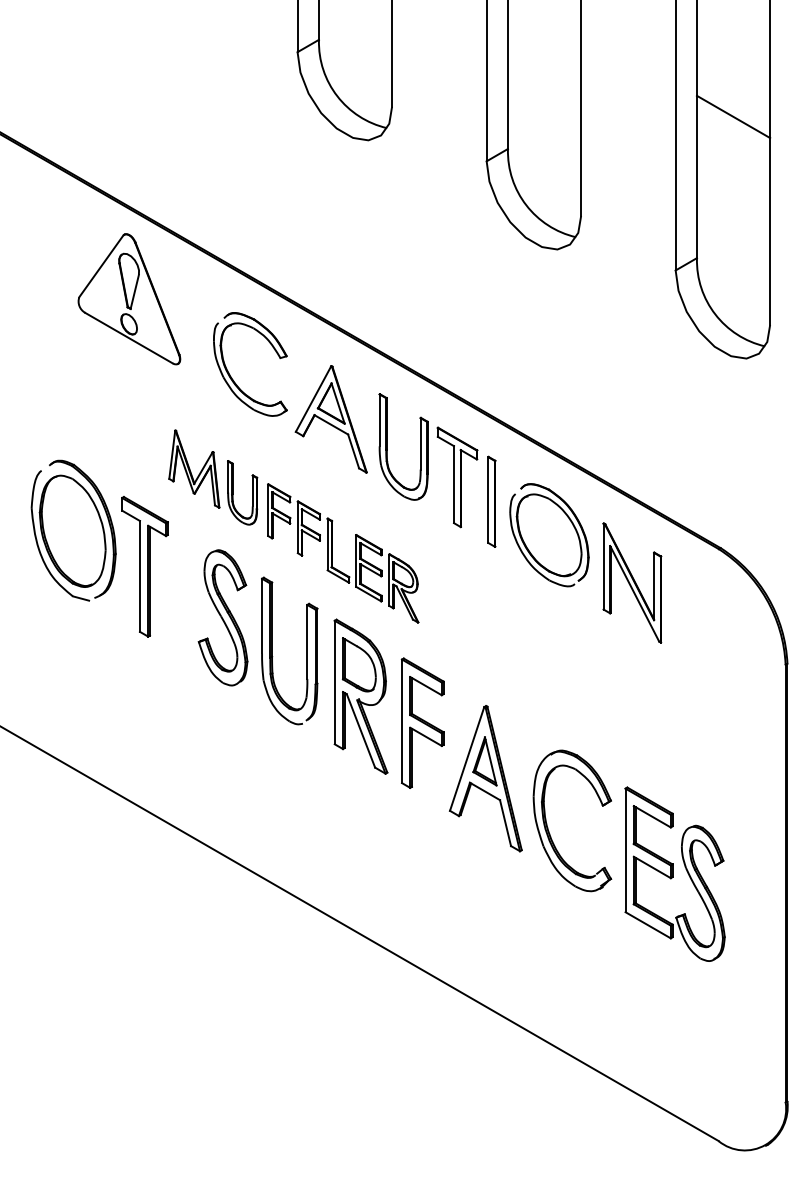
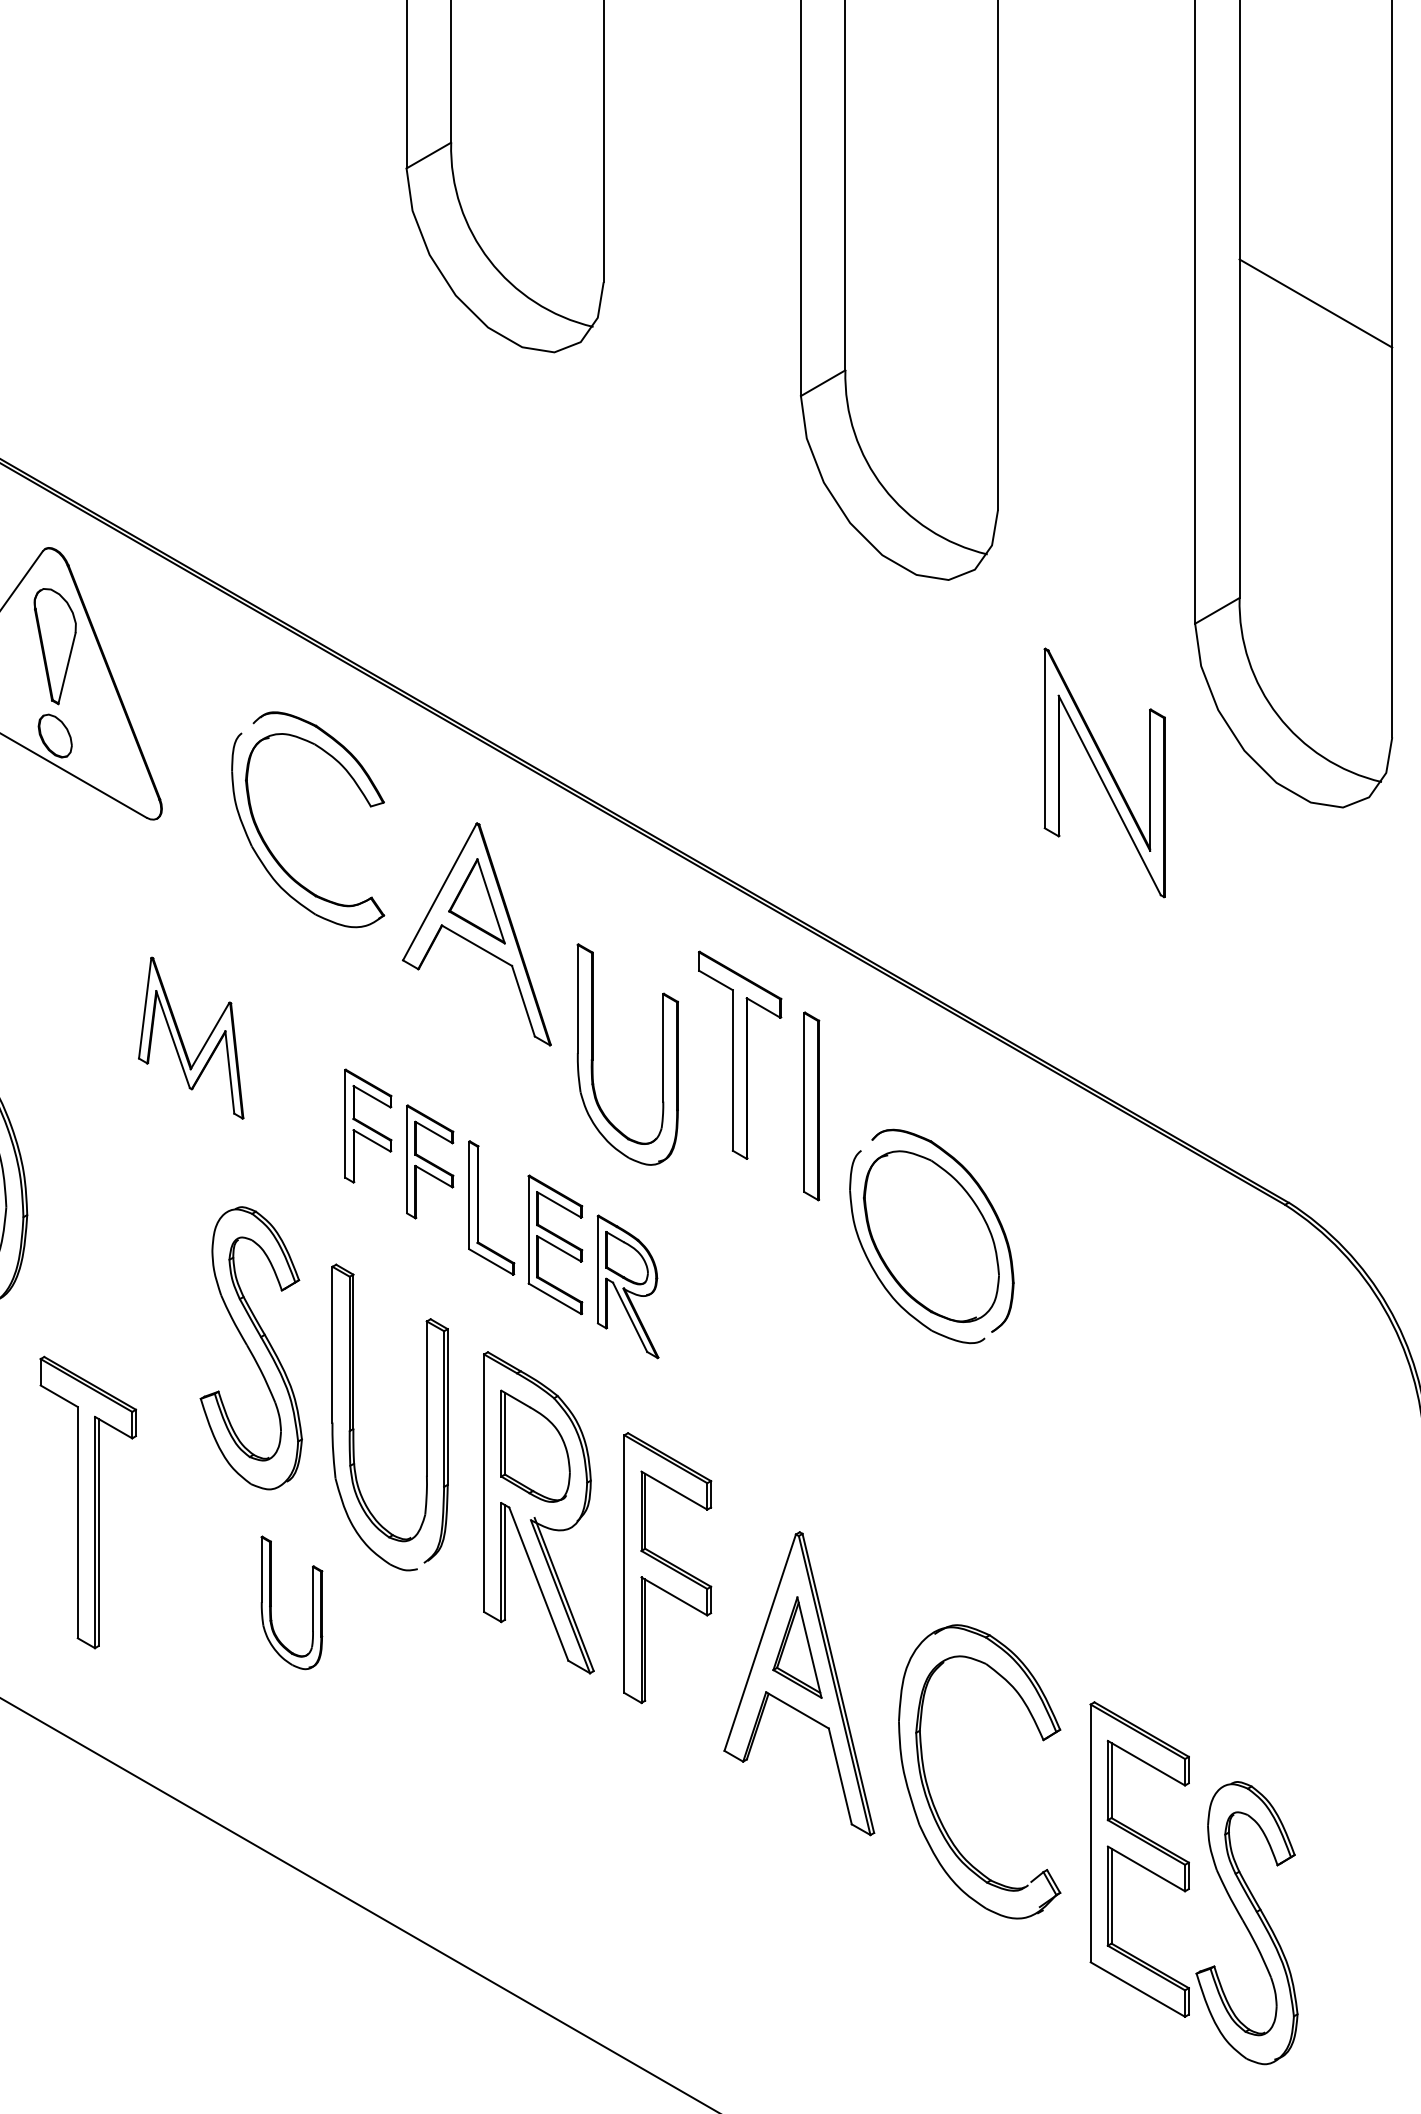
part: (387, 446) -> (594, 1053), moved
part: (233, 492) -> (272, 1602), moved
part: (549, 535) -> (932, 1237), moved
part: (144, 566) -> (87, 1501), moved
part: (632, 582) -> (1105, 771), moved

